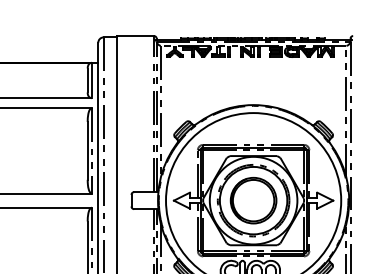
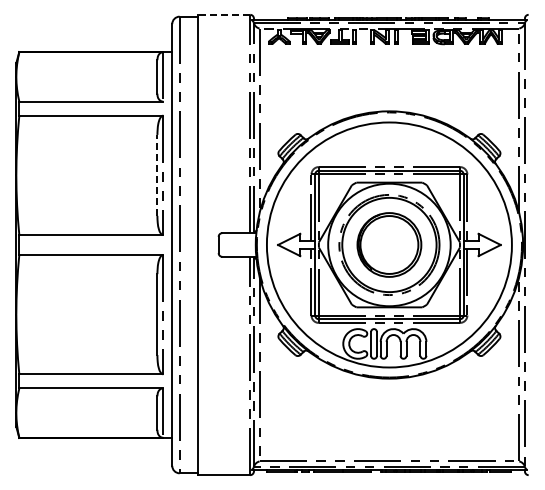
line: (135, 35) -> (224, 14), solid -> dashed
line: (87, 150) -> (157, 174), solid -> dashed

